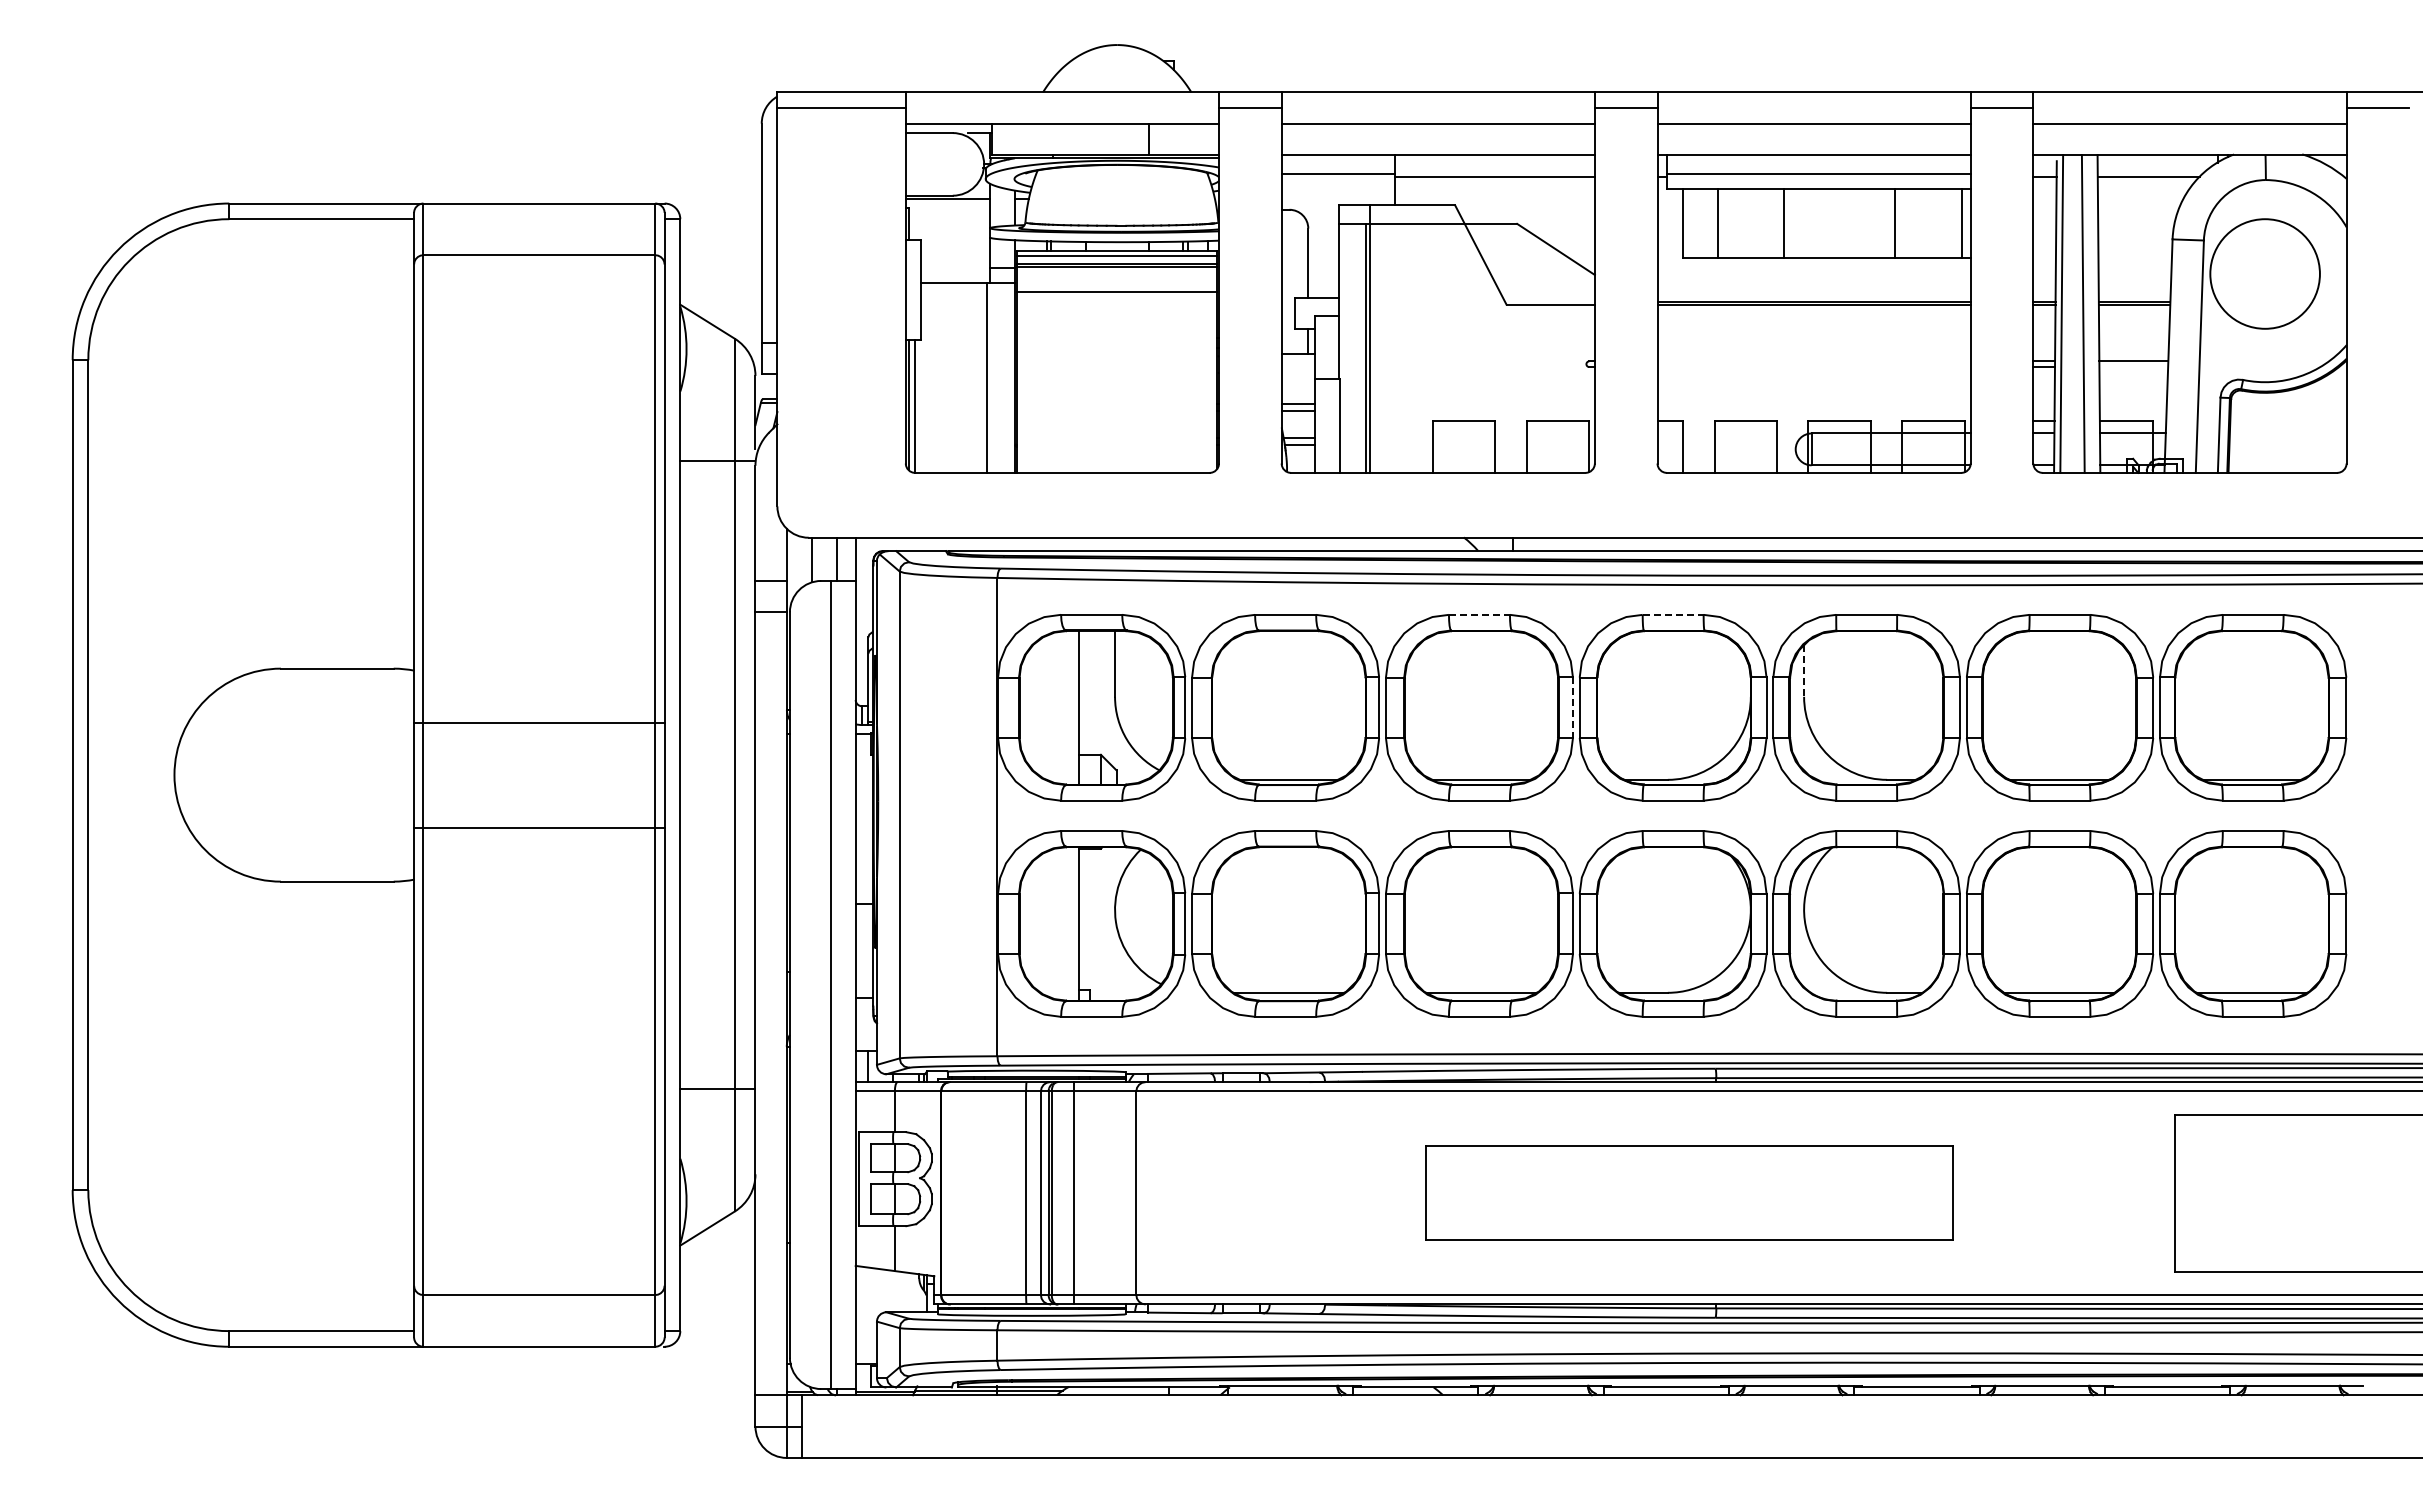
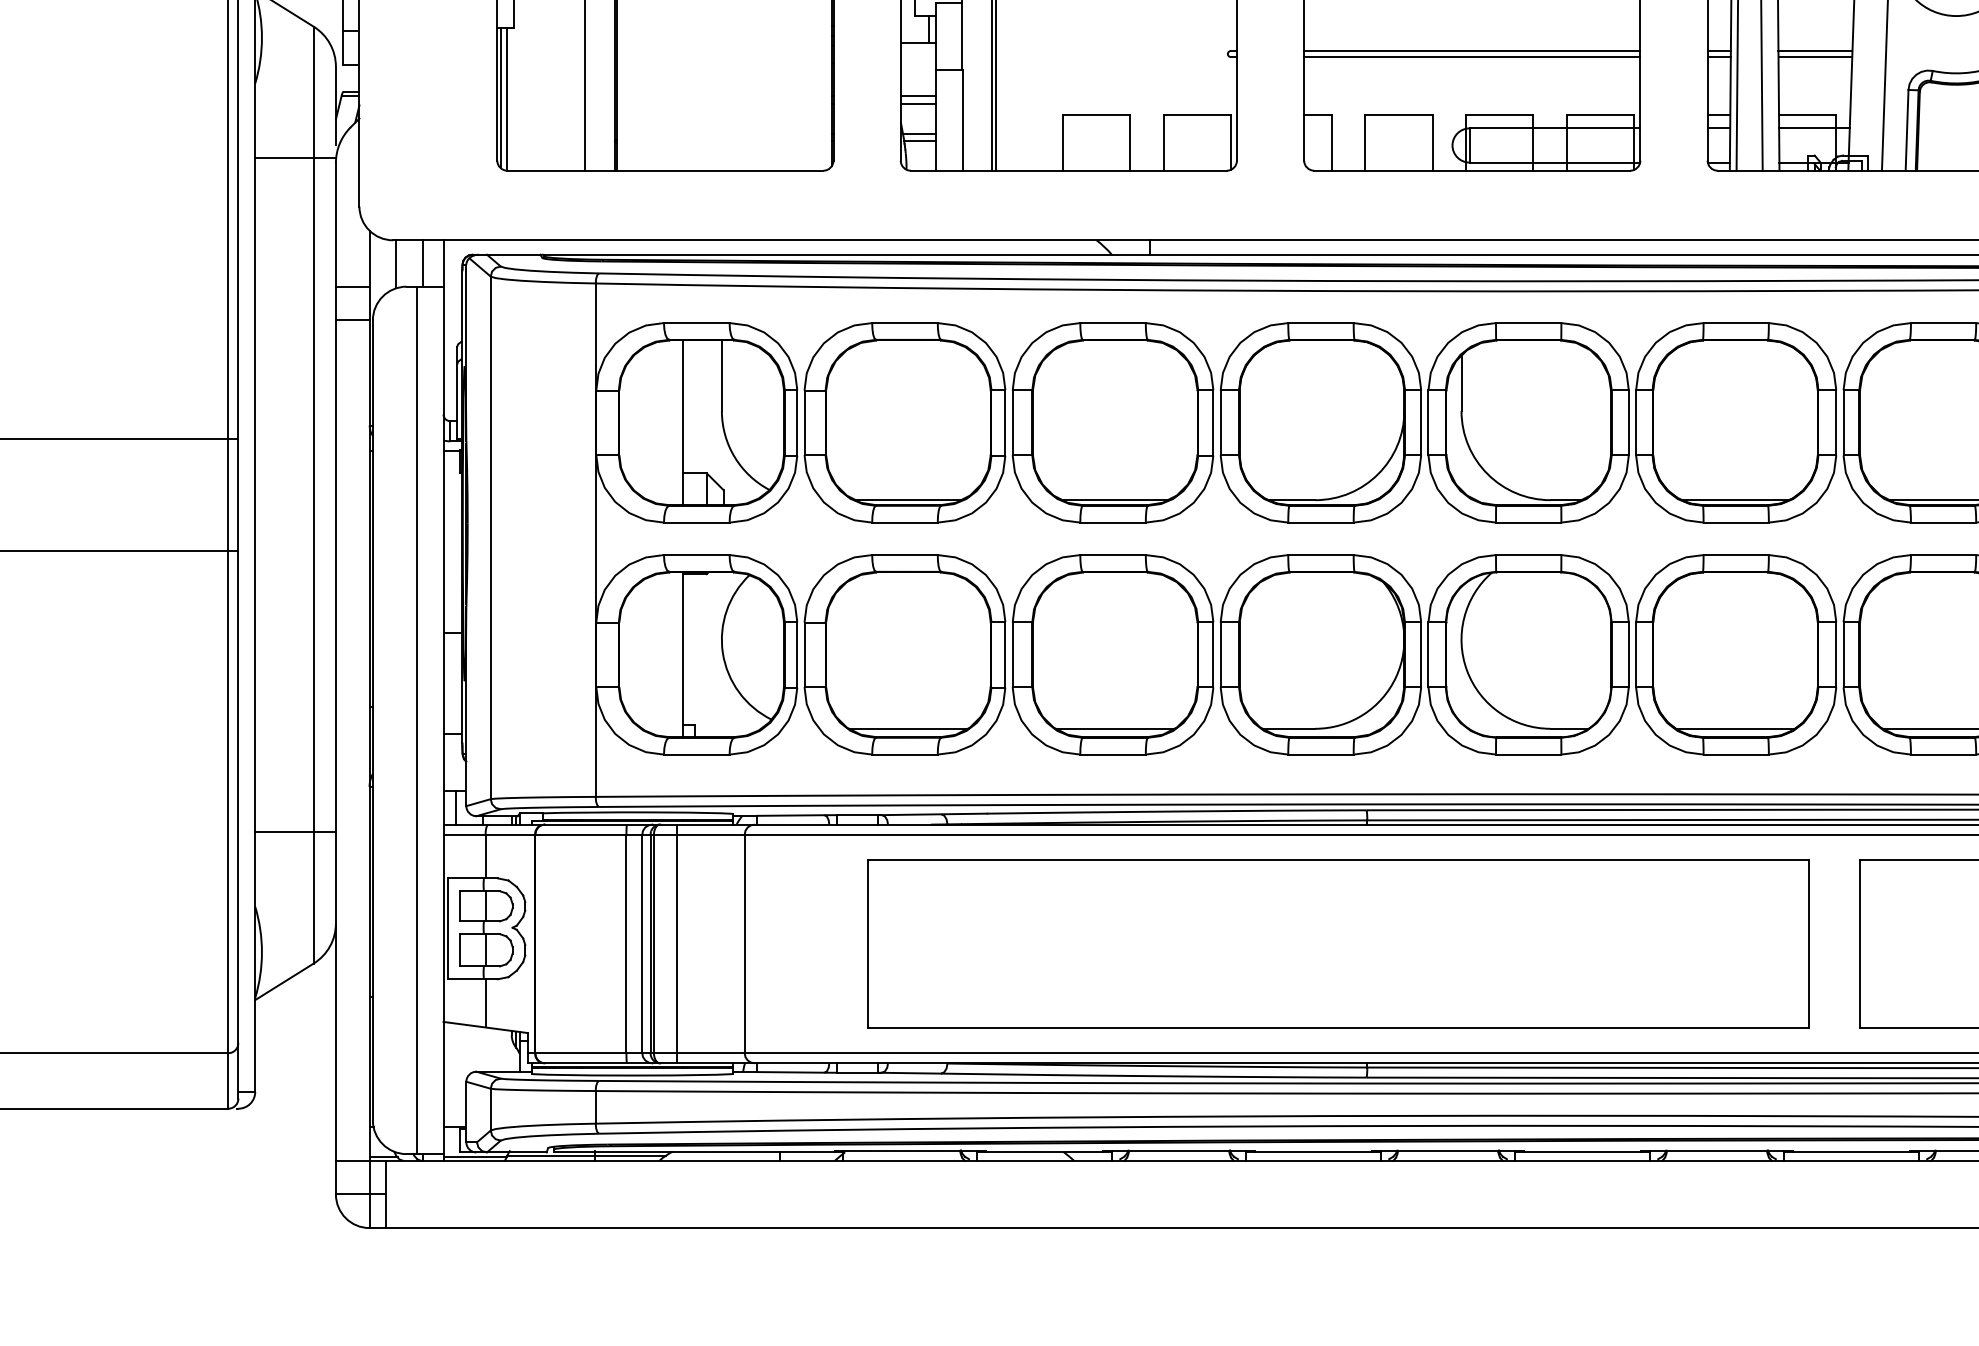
line: (1813, 361) -> (1471, 51), added
line: (1813, 367) -> (1471, 57), added
line: (2133, 367) -> (1815, 57), added
line: (1479, 614) -> (1113, 322), dashed -> solid
line: (1673, 614) -> (1321, 322), dashed -> solid
line: (1804, 671) -> (1461, 383), dashed -> solid
line: (1572, 708) -> (1212, 423), dashed -> solid
part: (1689, 1193) -> (1338, 944), size x1.67

